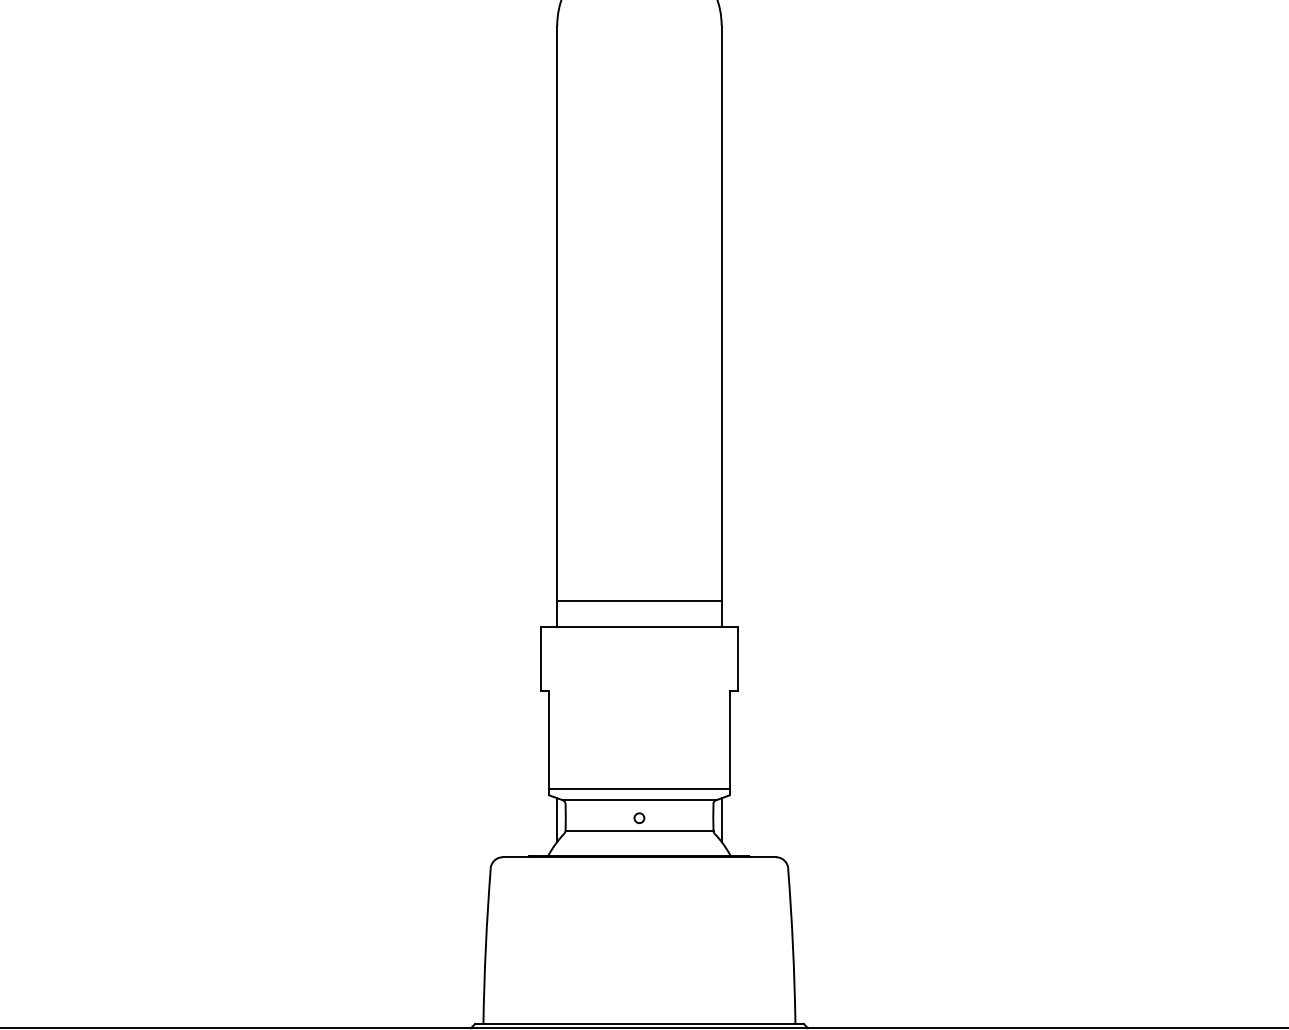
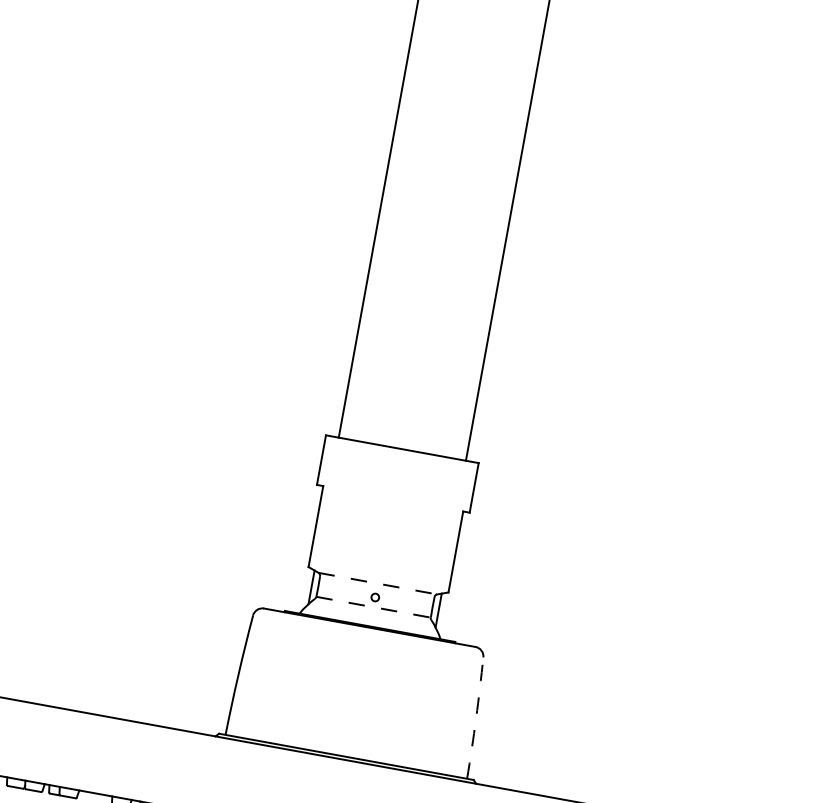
line: (639, 601) -> (405, 429), removed
line: (639, 789) -> (379, 575), removed
line: (639, 800) -> (377, 583), solid -> dashed
line: (639, 830) -> (373, 607), solid -> dashed
arc: (792, 946) -> (475, 718), solid -> dashed

